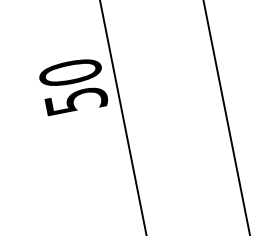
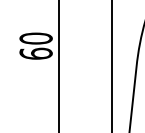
text: (74, 100) -> (35, 53), 50 -> 60

